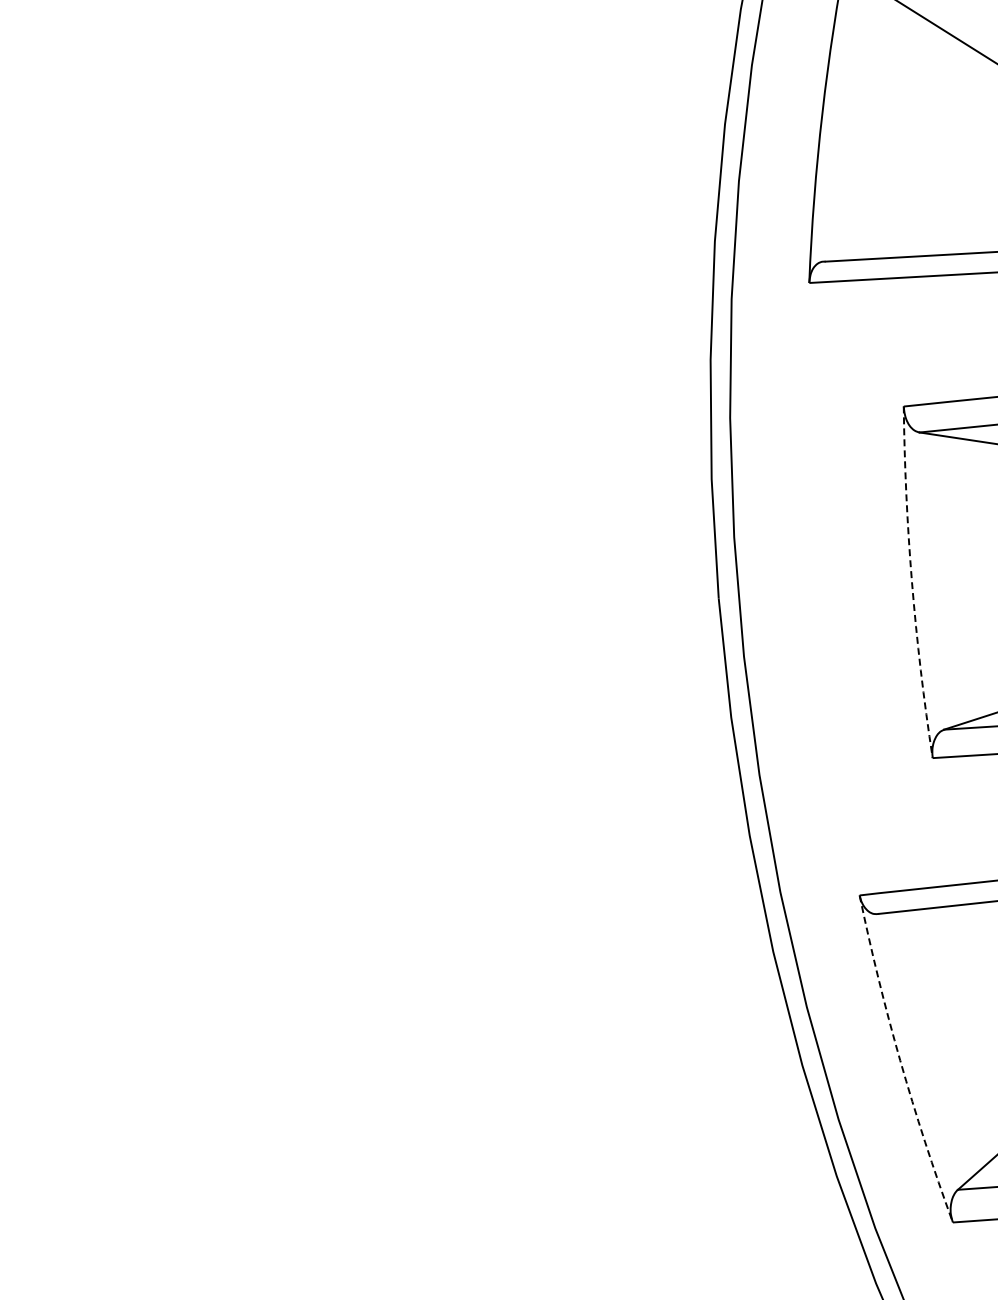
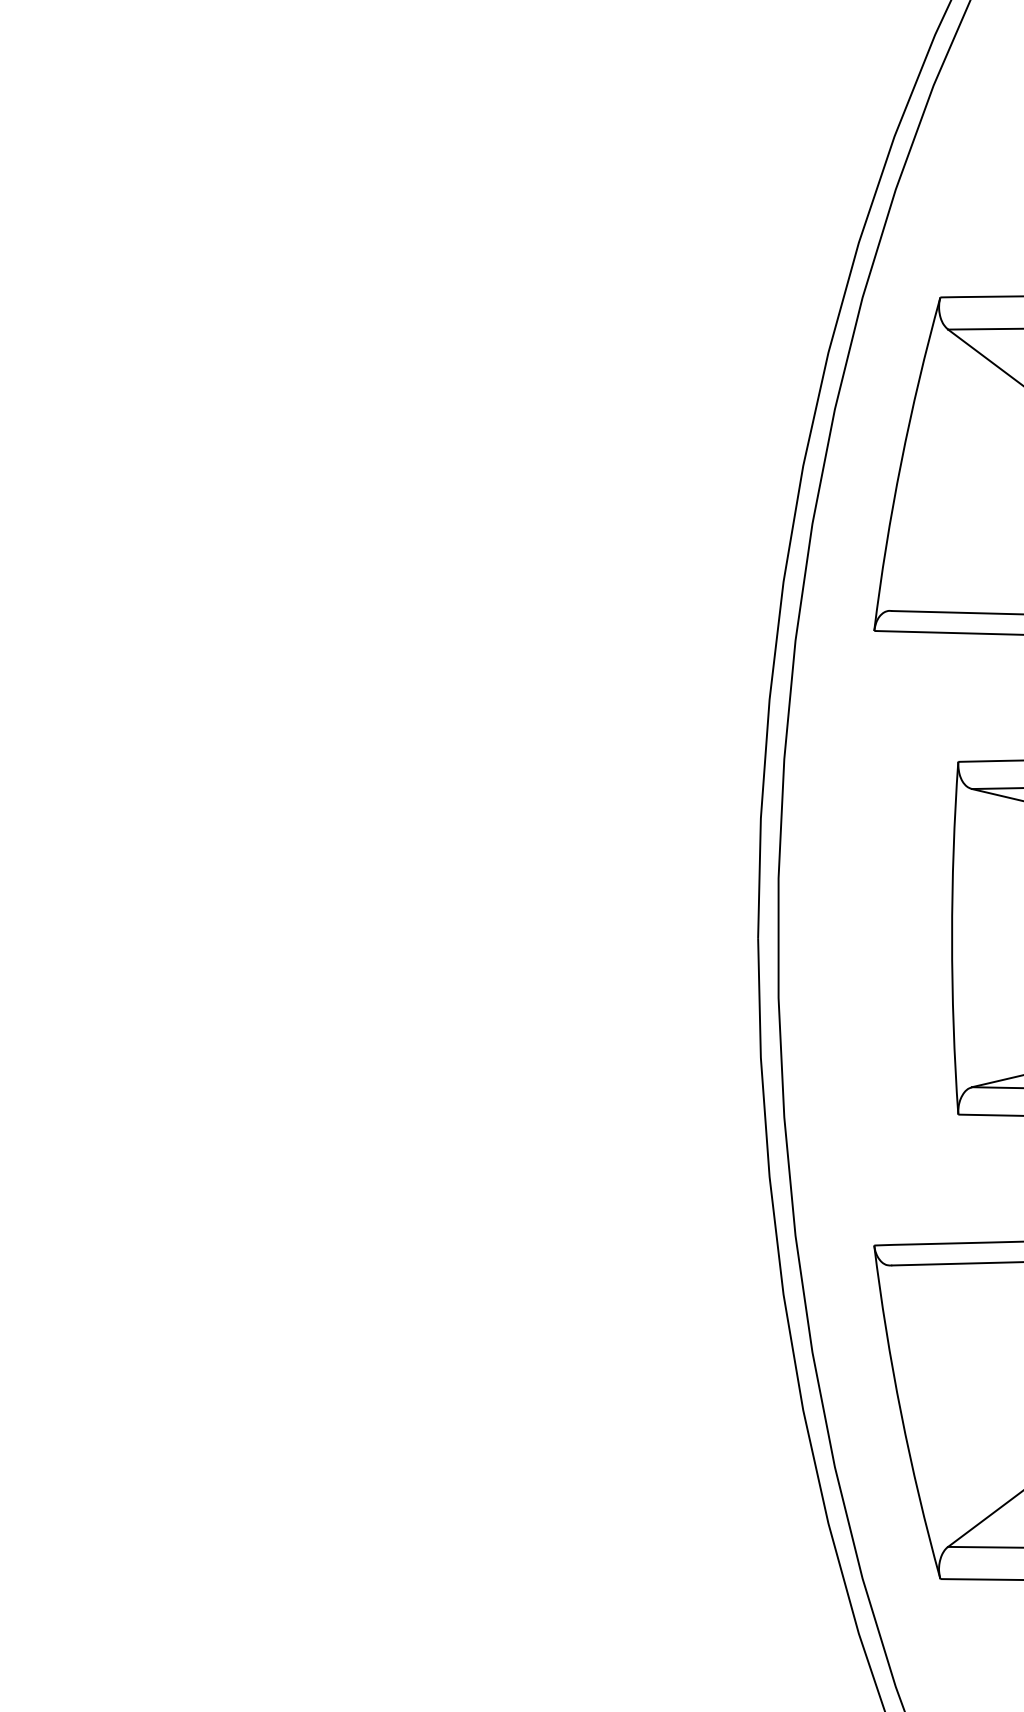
arc: (912, 583) -> (952, 938), dashed -> solid
arc: (900, 1060) -> (901, 1413), dashed -> solid

